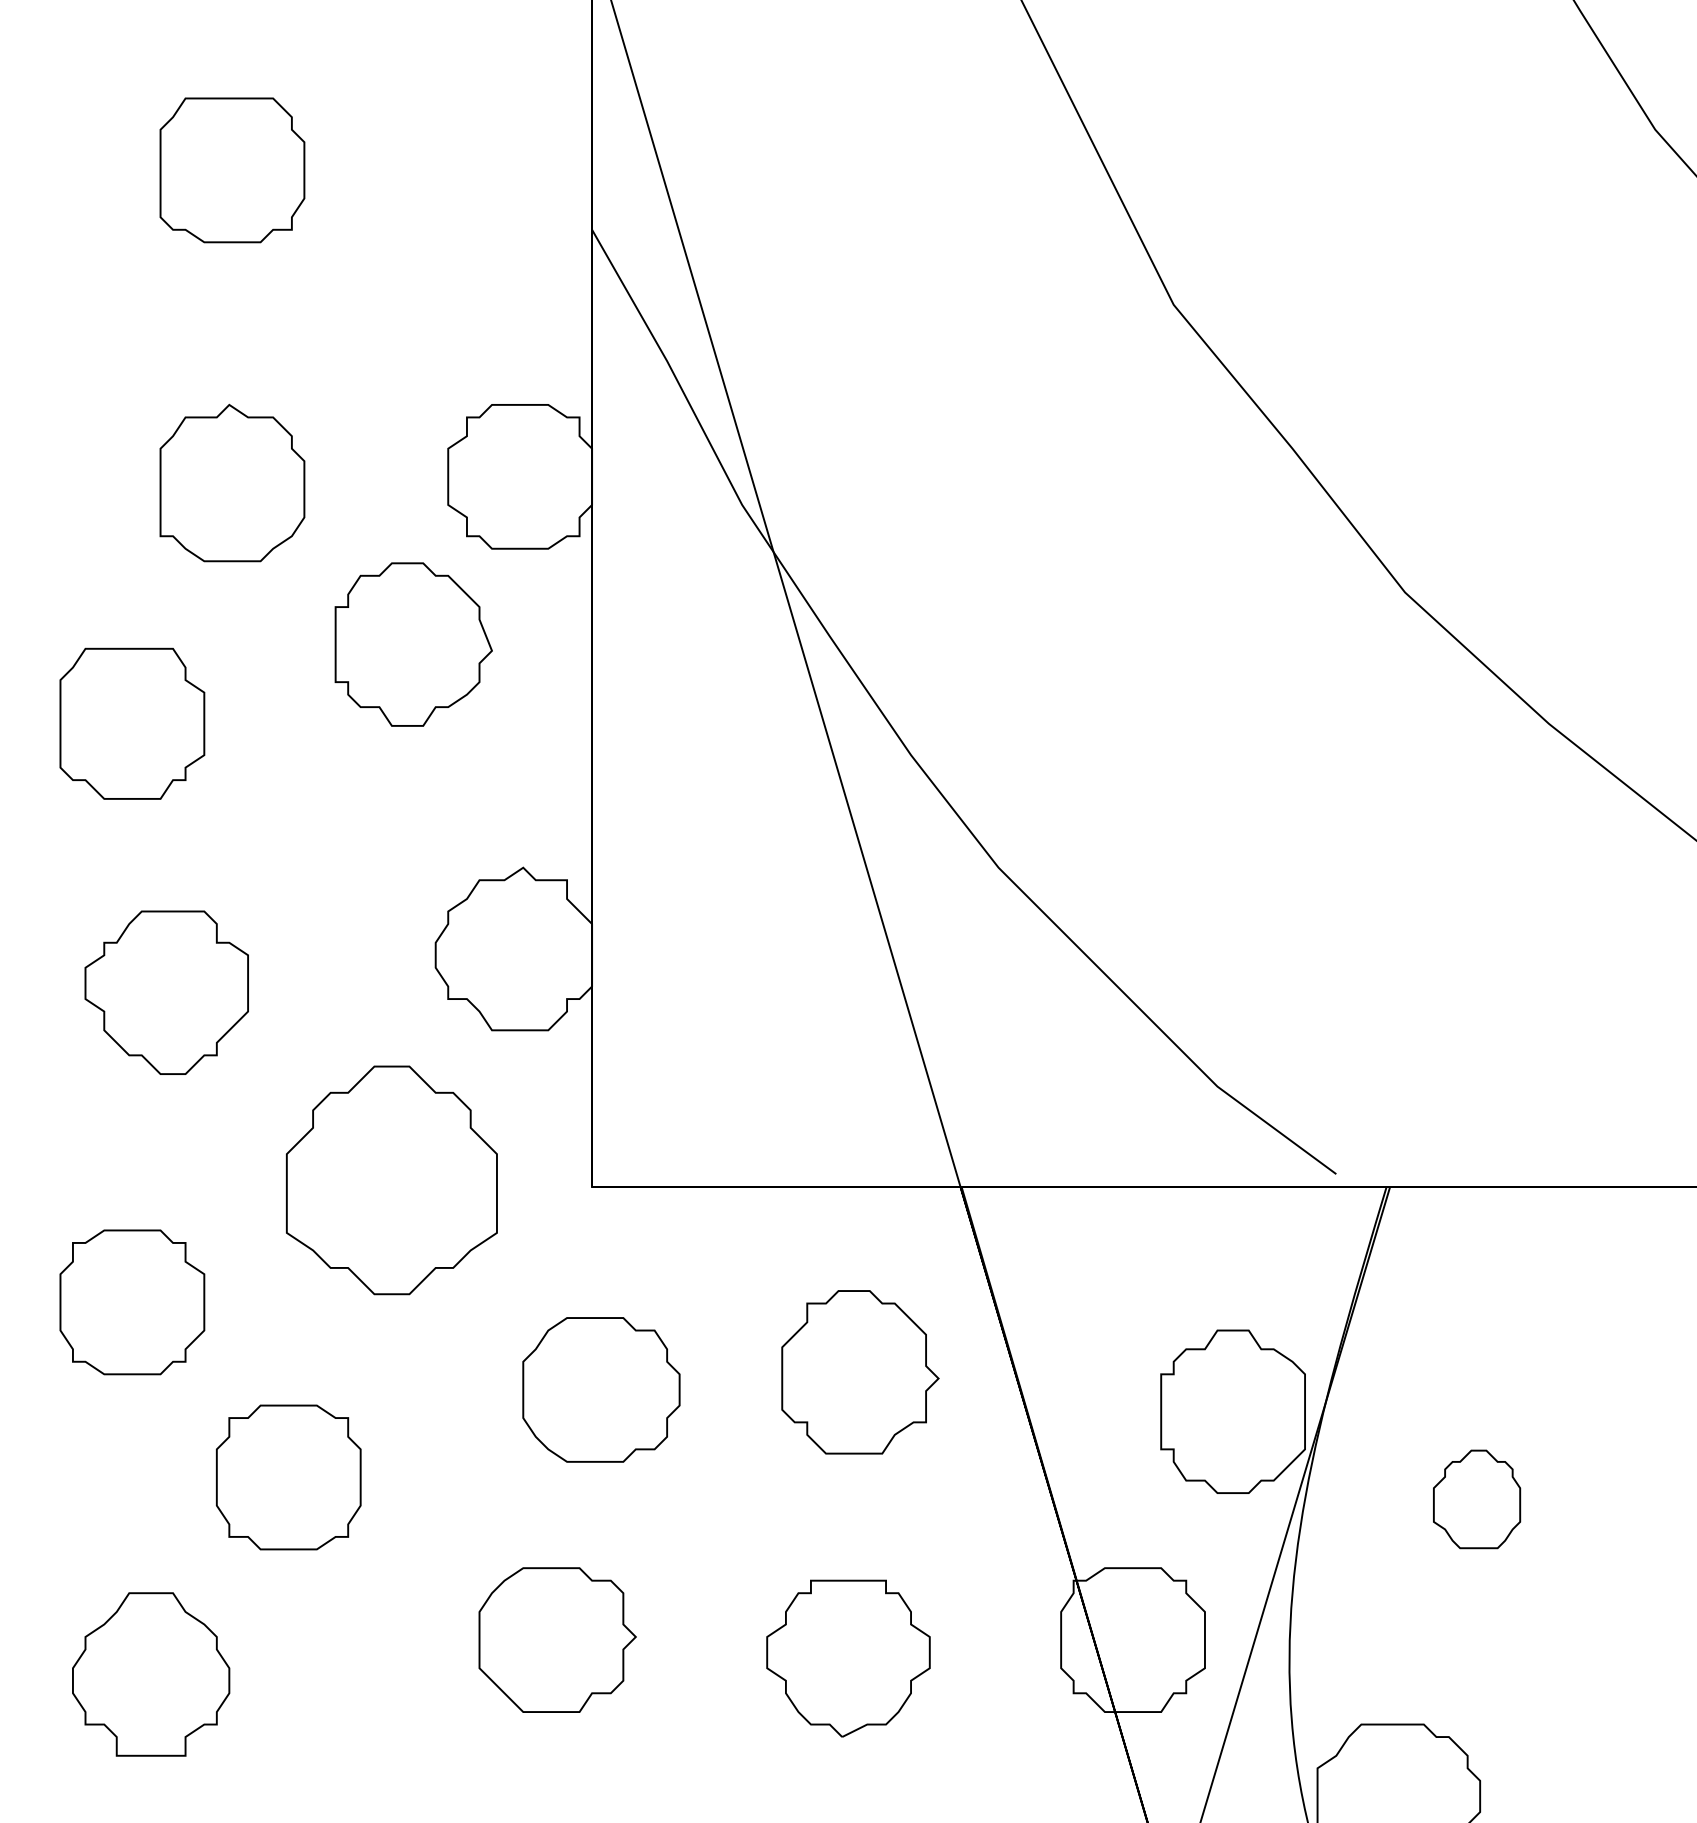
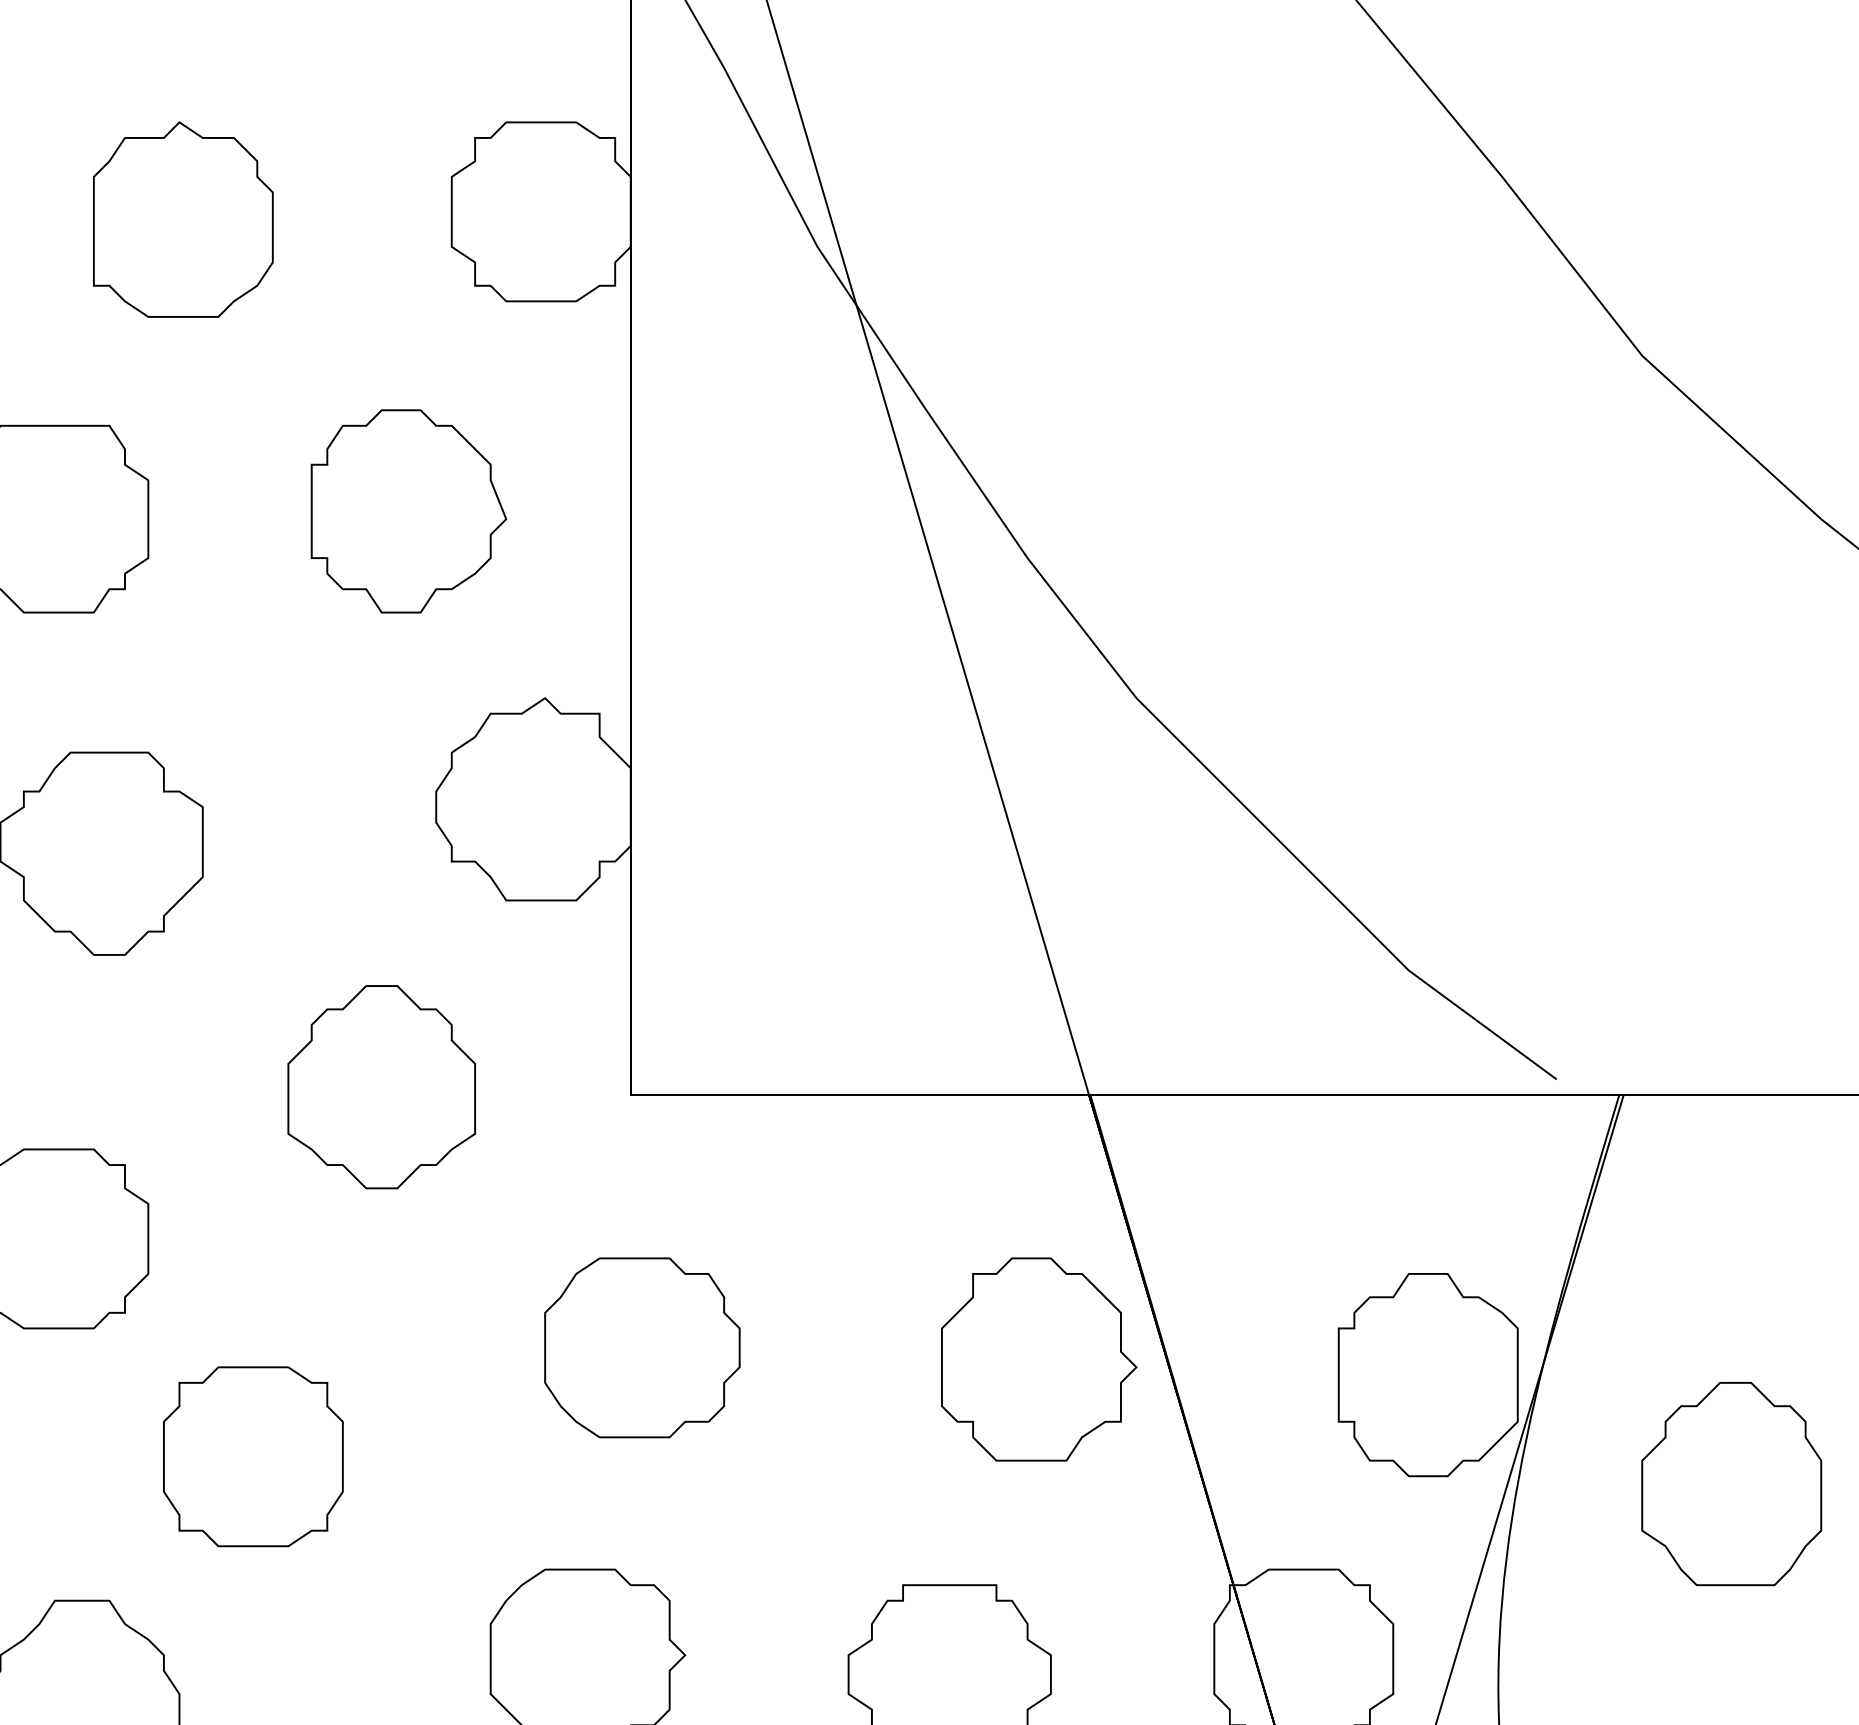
part: (413, 644) -> (408, 511), moved
part: (391, 1180) -> (381, 1087), size x0.71
part: (860, 1372) -> (1039, 1359), moved
part: (1476, 1499) -> (1731, 1484), size x1.67

